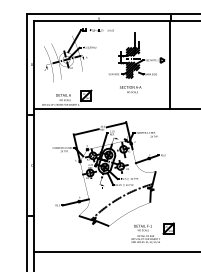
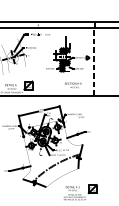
line: (170, 65) -> (94, 61), solid -> dashed
text: (130, 89) -> (73, 85), moved

